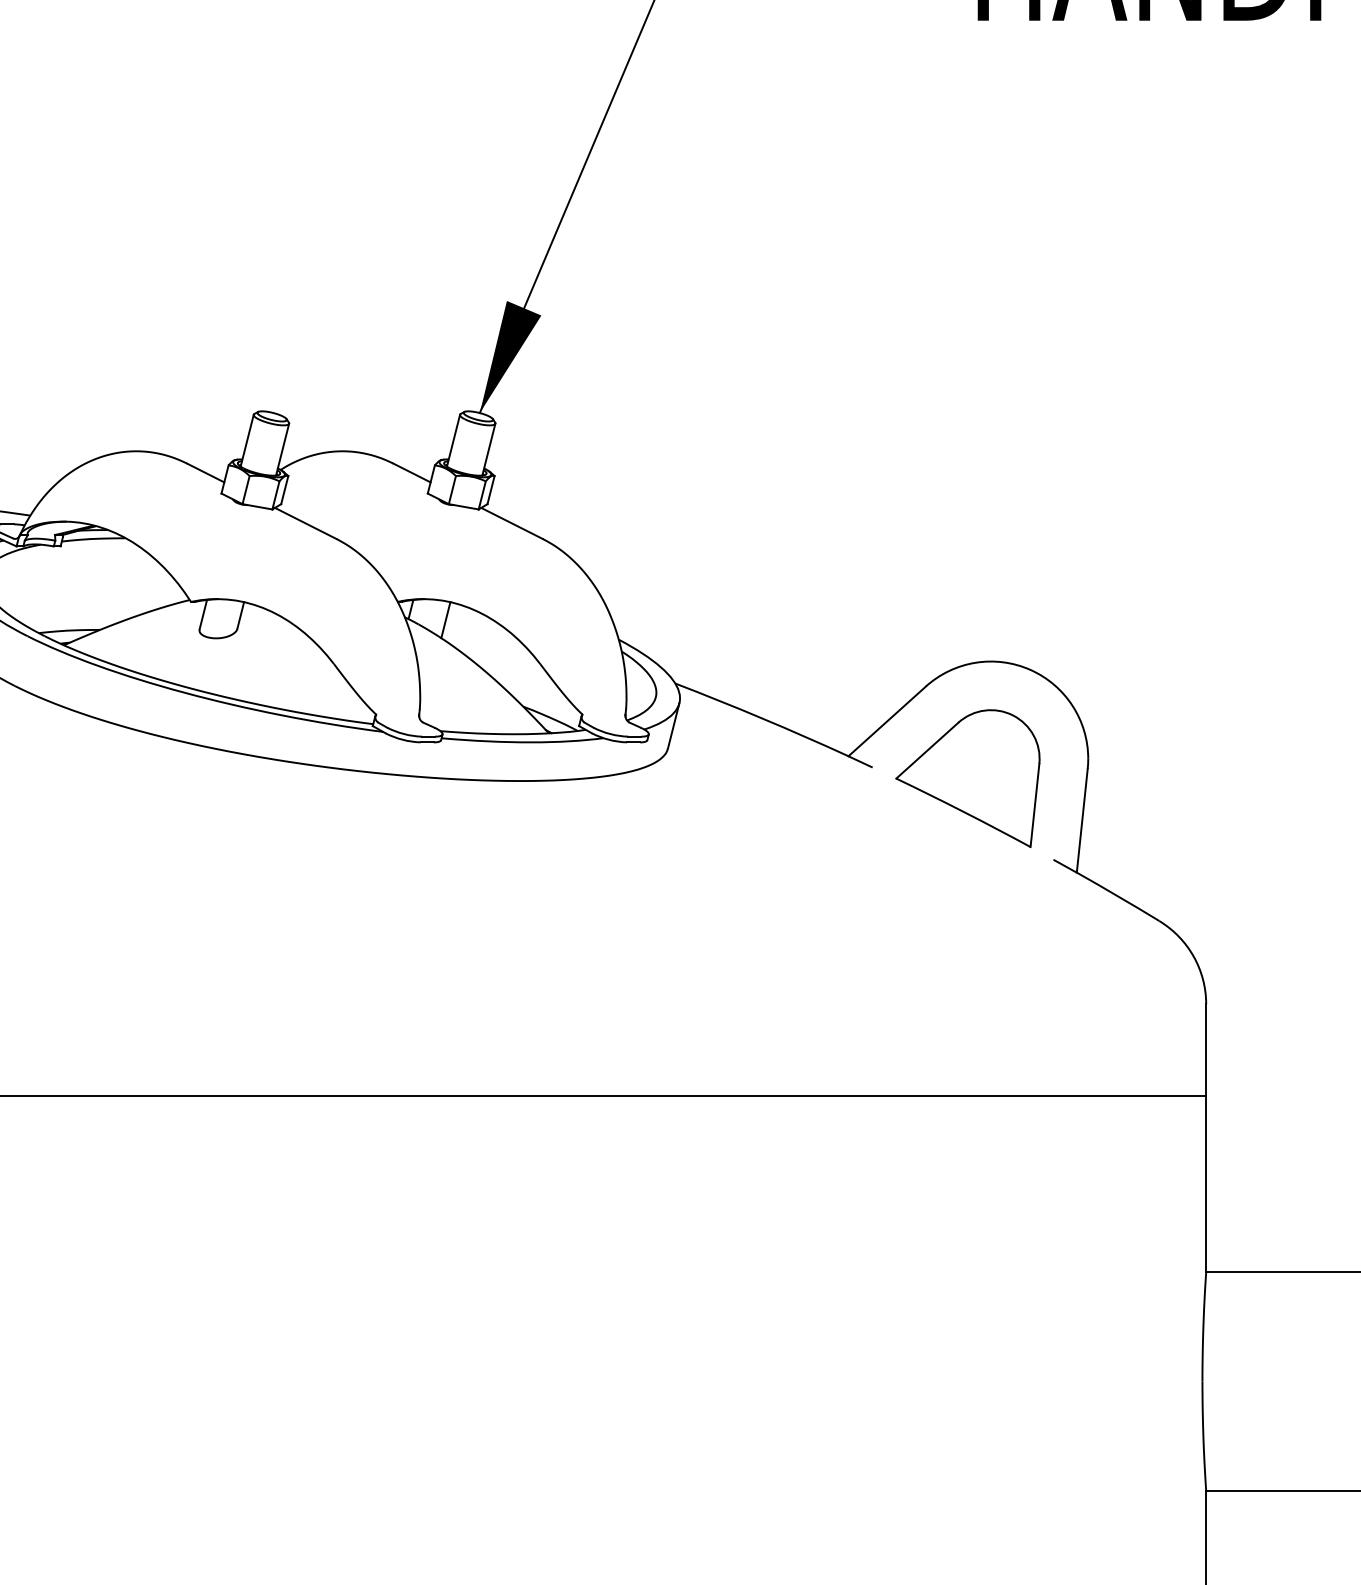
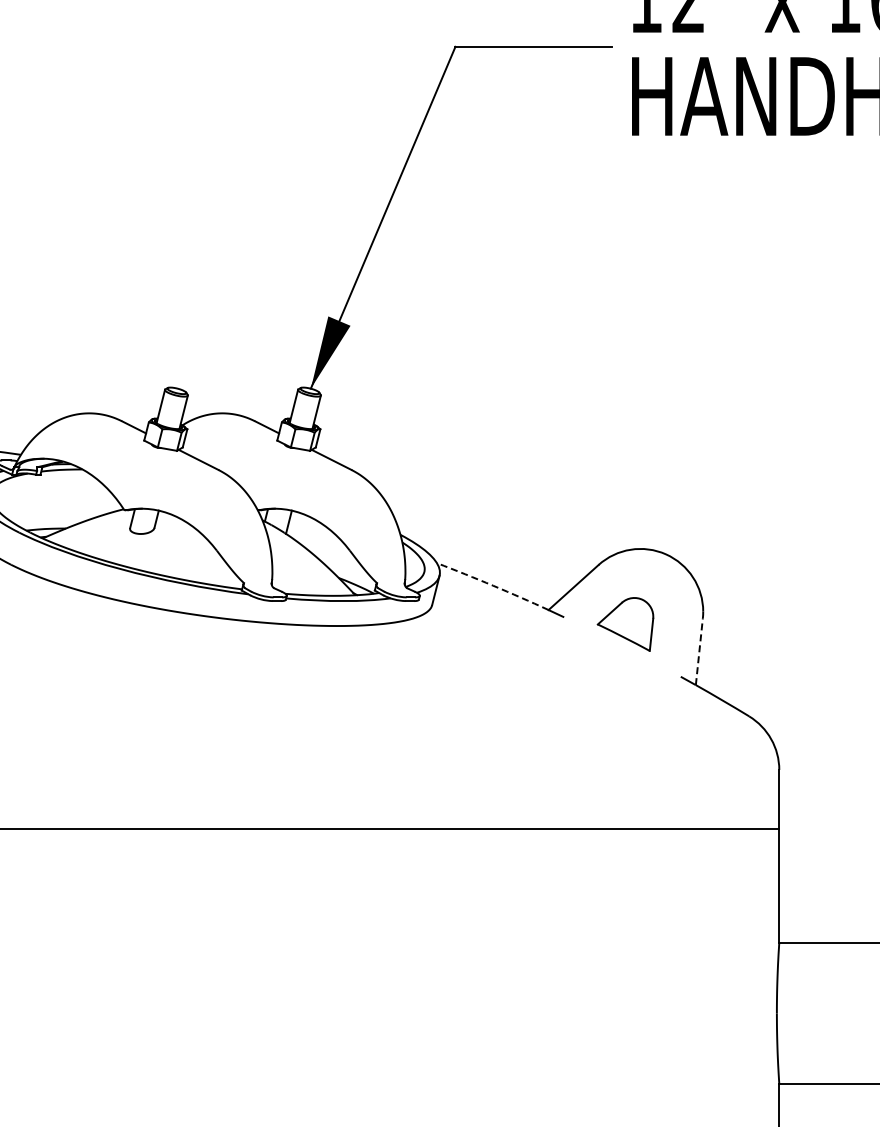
arc: (763, 718) -> (493, 585), solid -> dashed
part: (967, 778) -> (625, 624), size x0.6
line: (1082, 820) -> (699, 651), solid -> dashed

